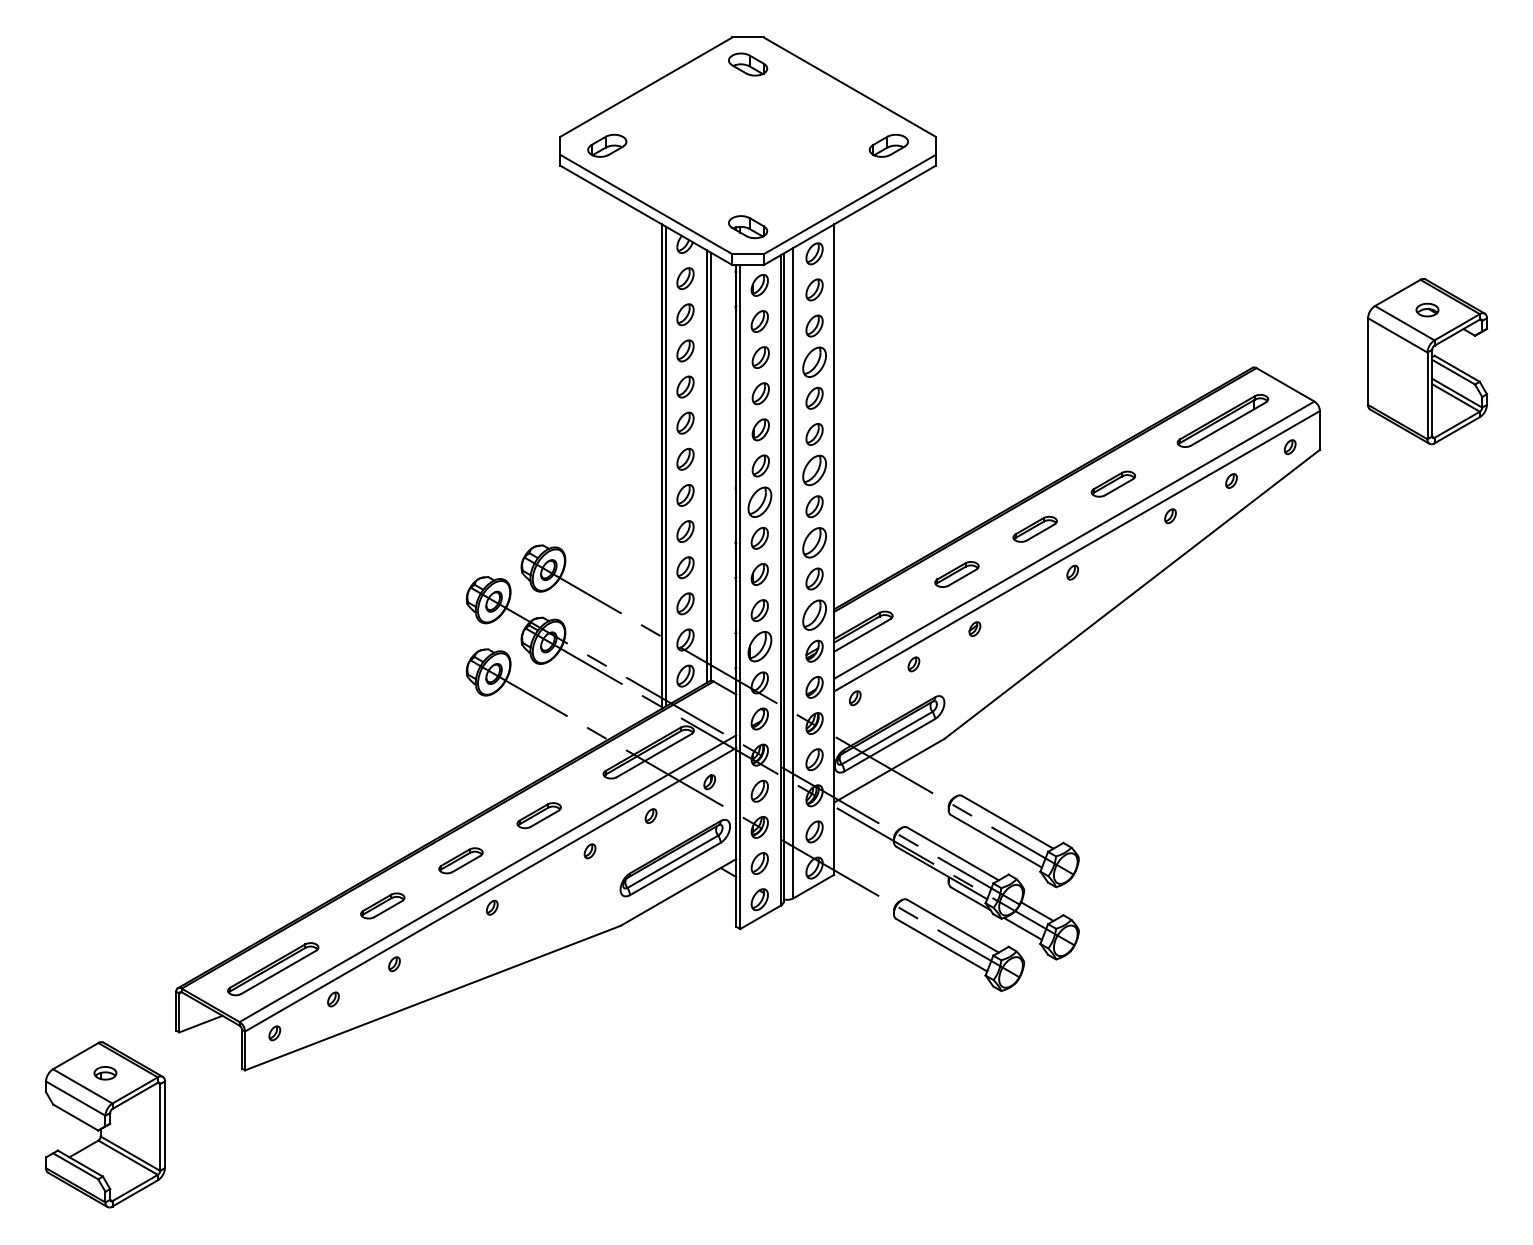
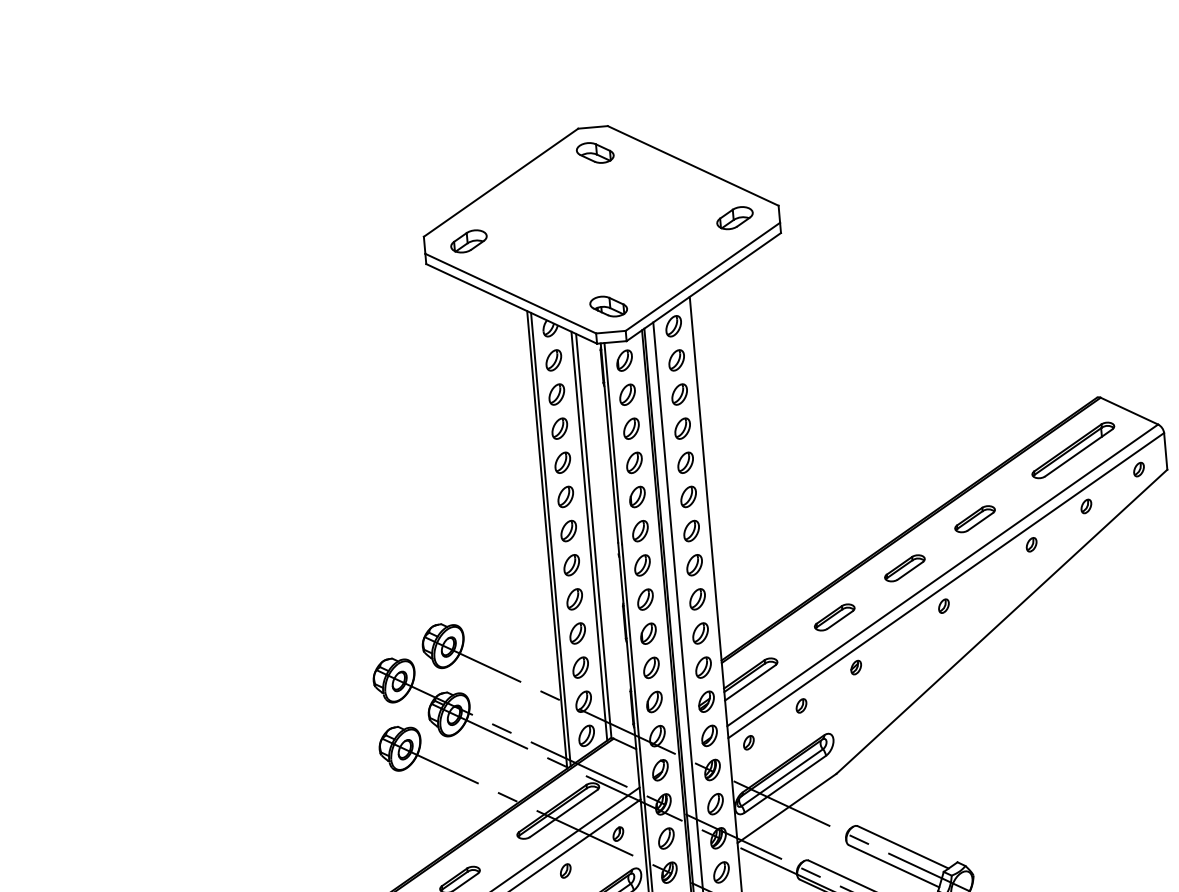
part: (814, 361) -> (682, 428), size x0.71
part: (814, 470) -> (691, 530), size x0.71
part: (759, 501) -> (642, 564), size x0.71
part: (814, 542) -> (697, 599), size x0.71
part: (814, 614) -> (703, 667), size x0.71
part: (759, 646) -> (654, 701), size x0.71

